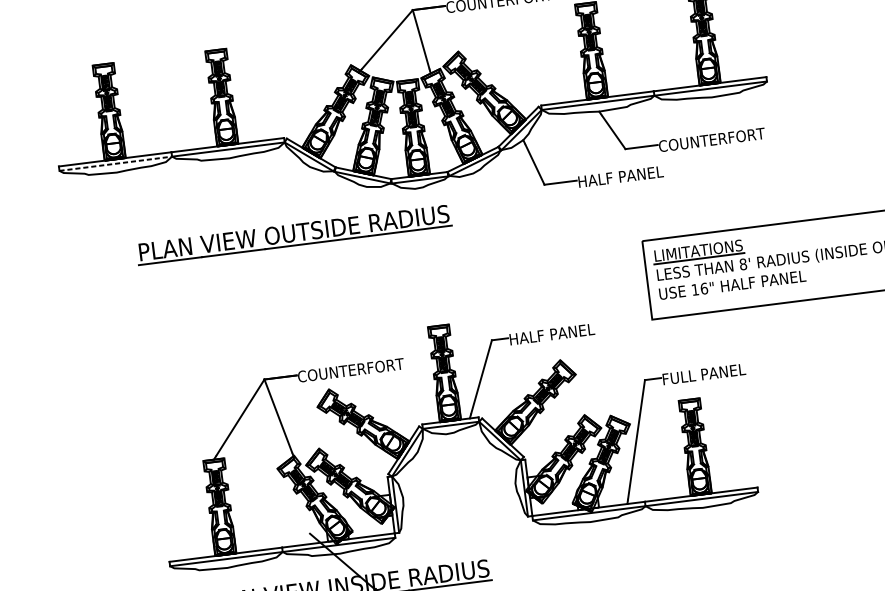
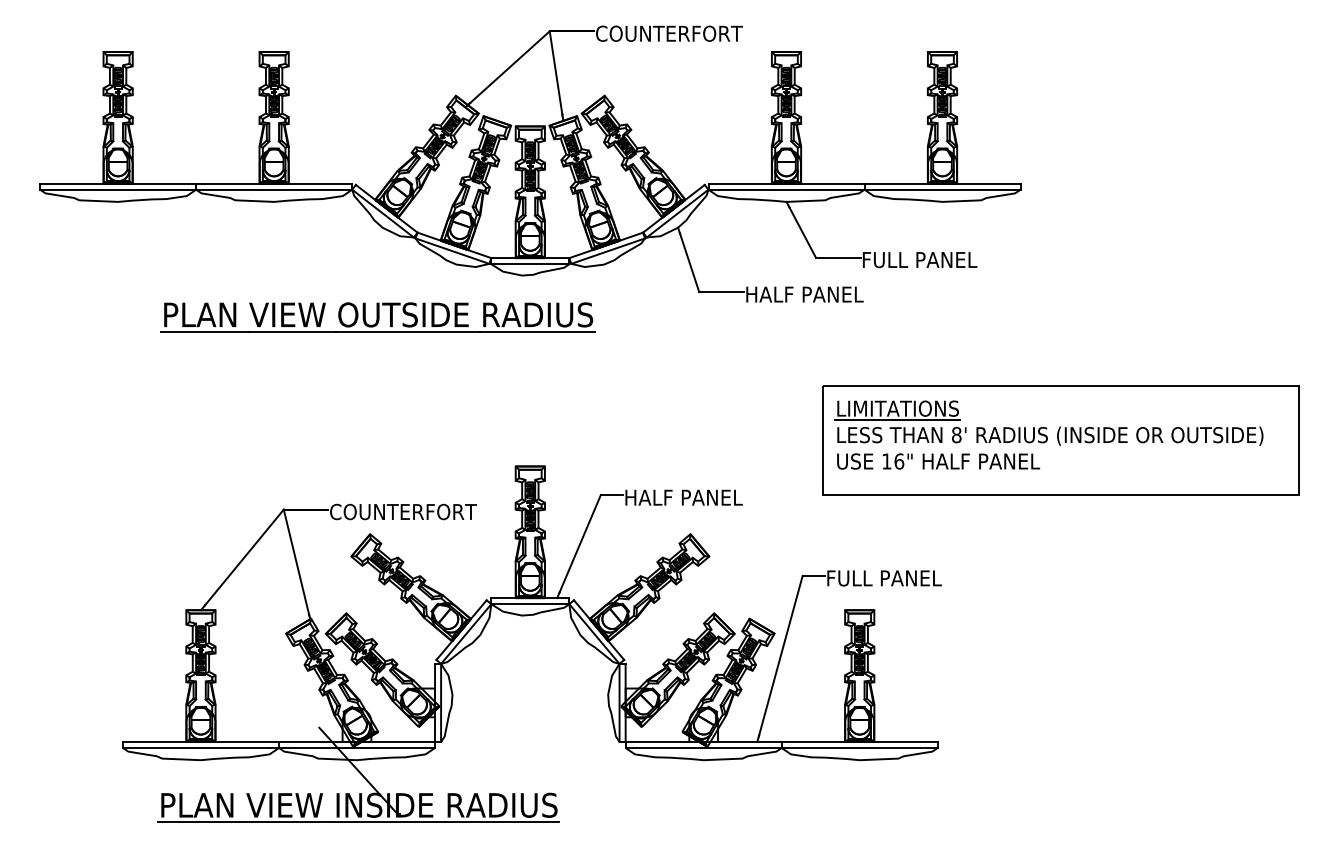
text: (711, 139) -> (935, 259), COUNTERFORT -> FULL PANEL
line: (116, 163) -> (118, 189), dashed -> solid
part: (293, 234) -> (377, 317), moved

